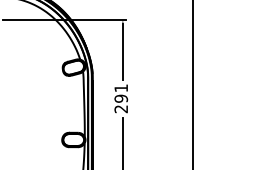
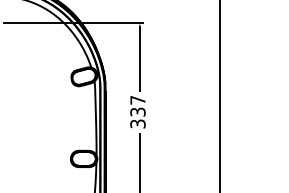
text: (120, 99) -> (137, 112), 291 -> 337

